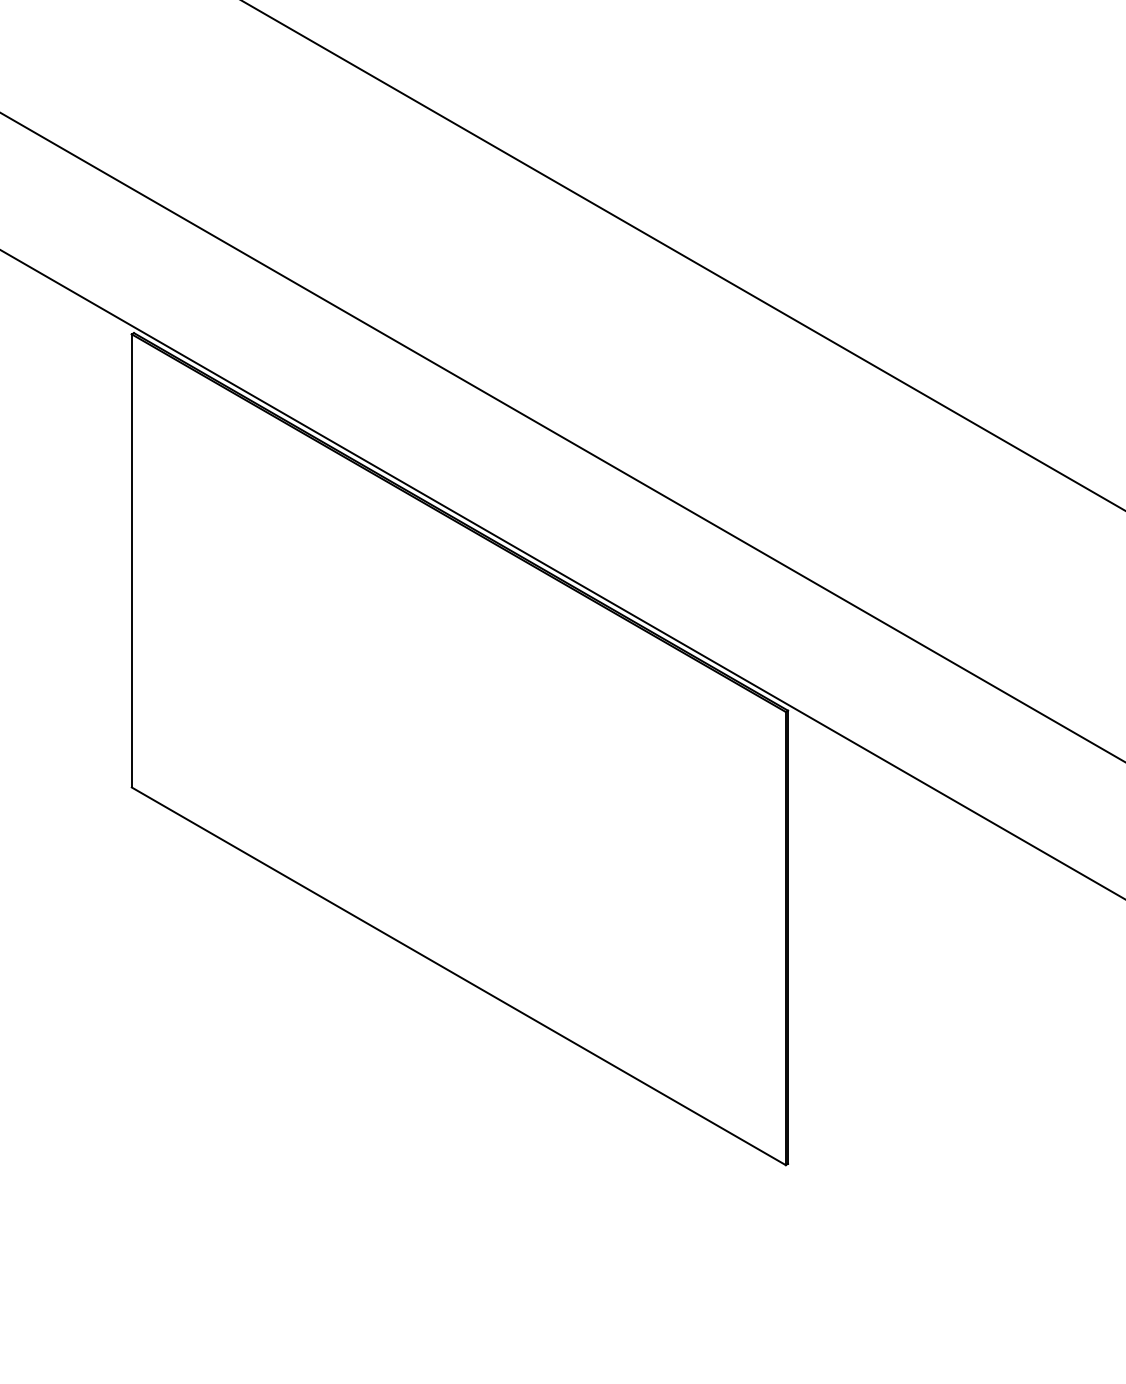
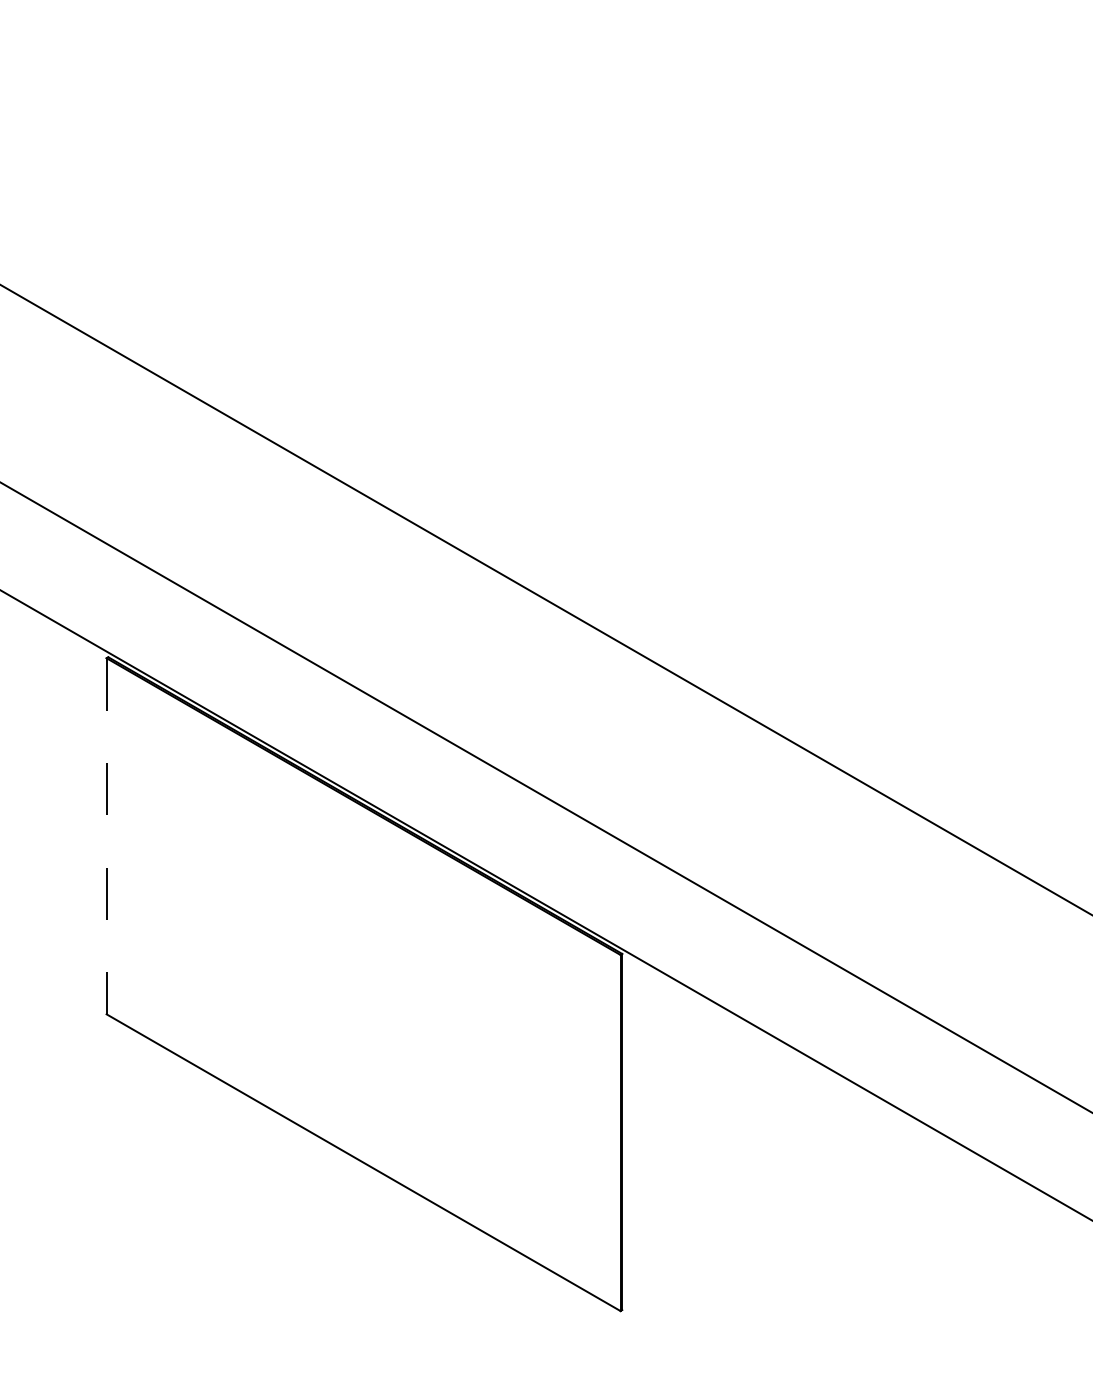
line: (131, 561) -> (106, 836), solid -> dashed

